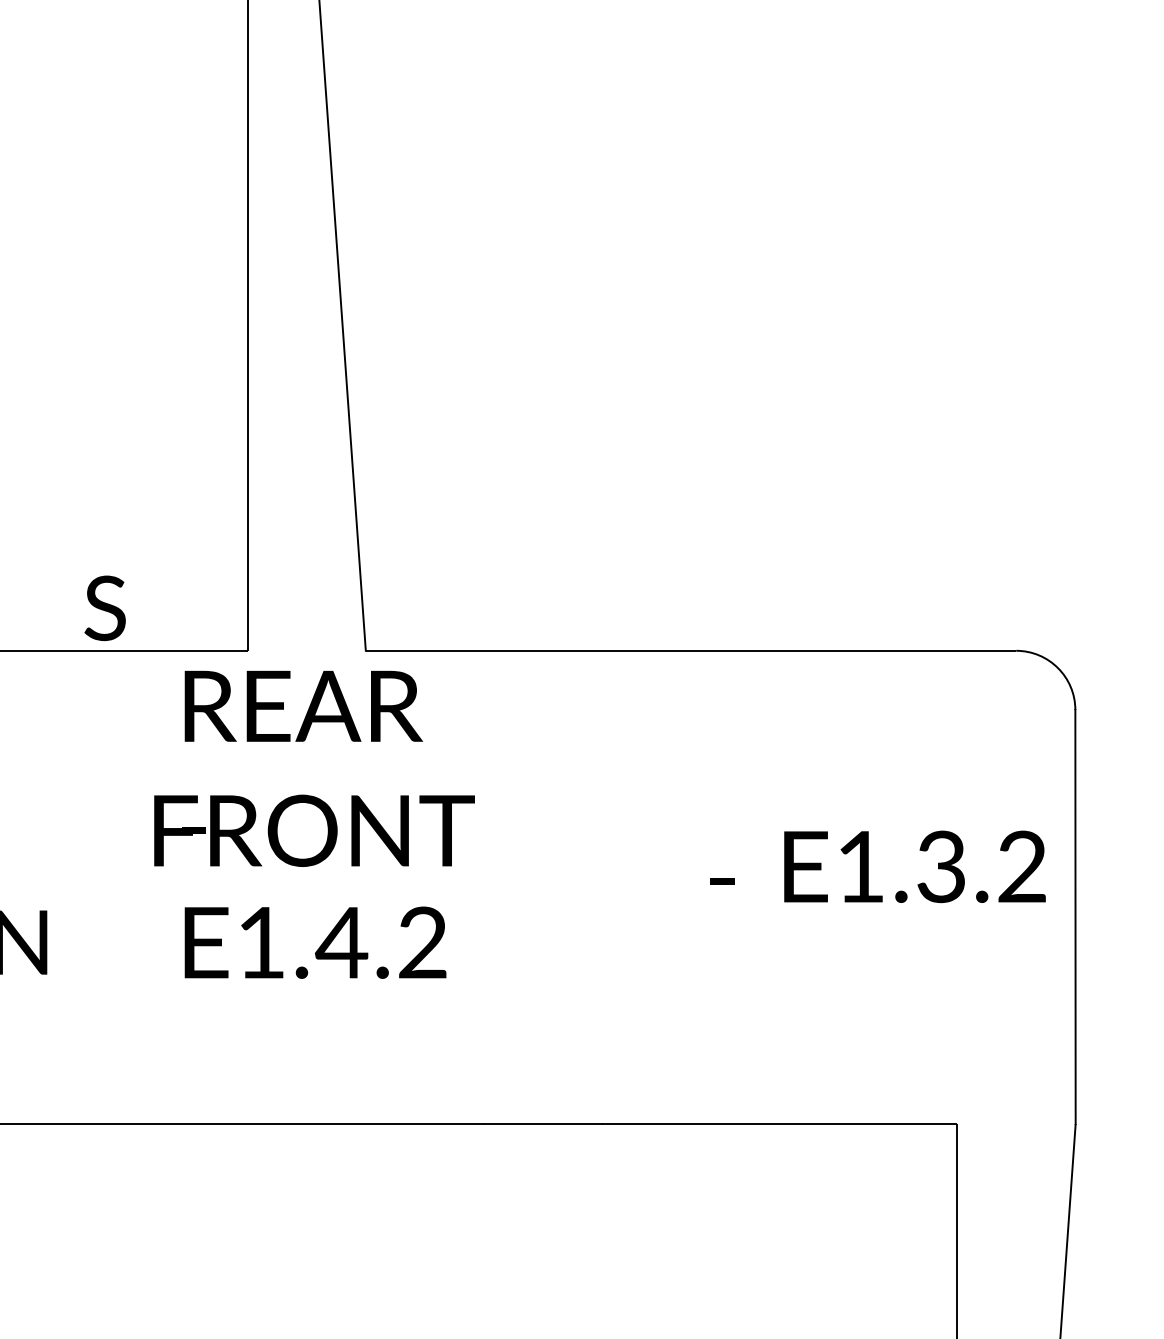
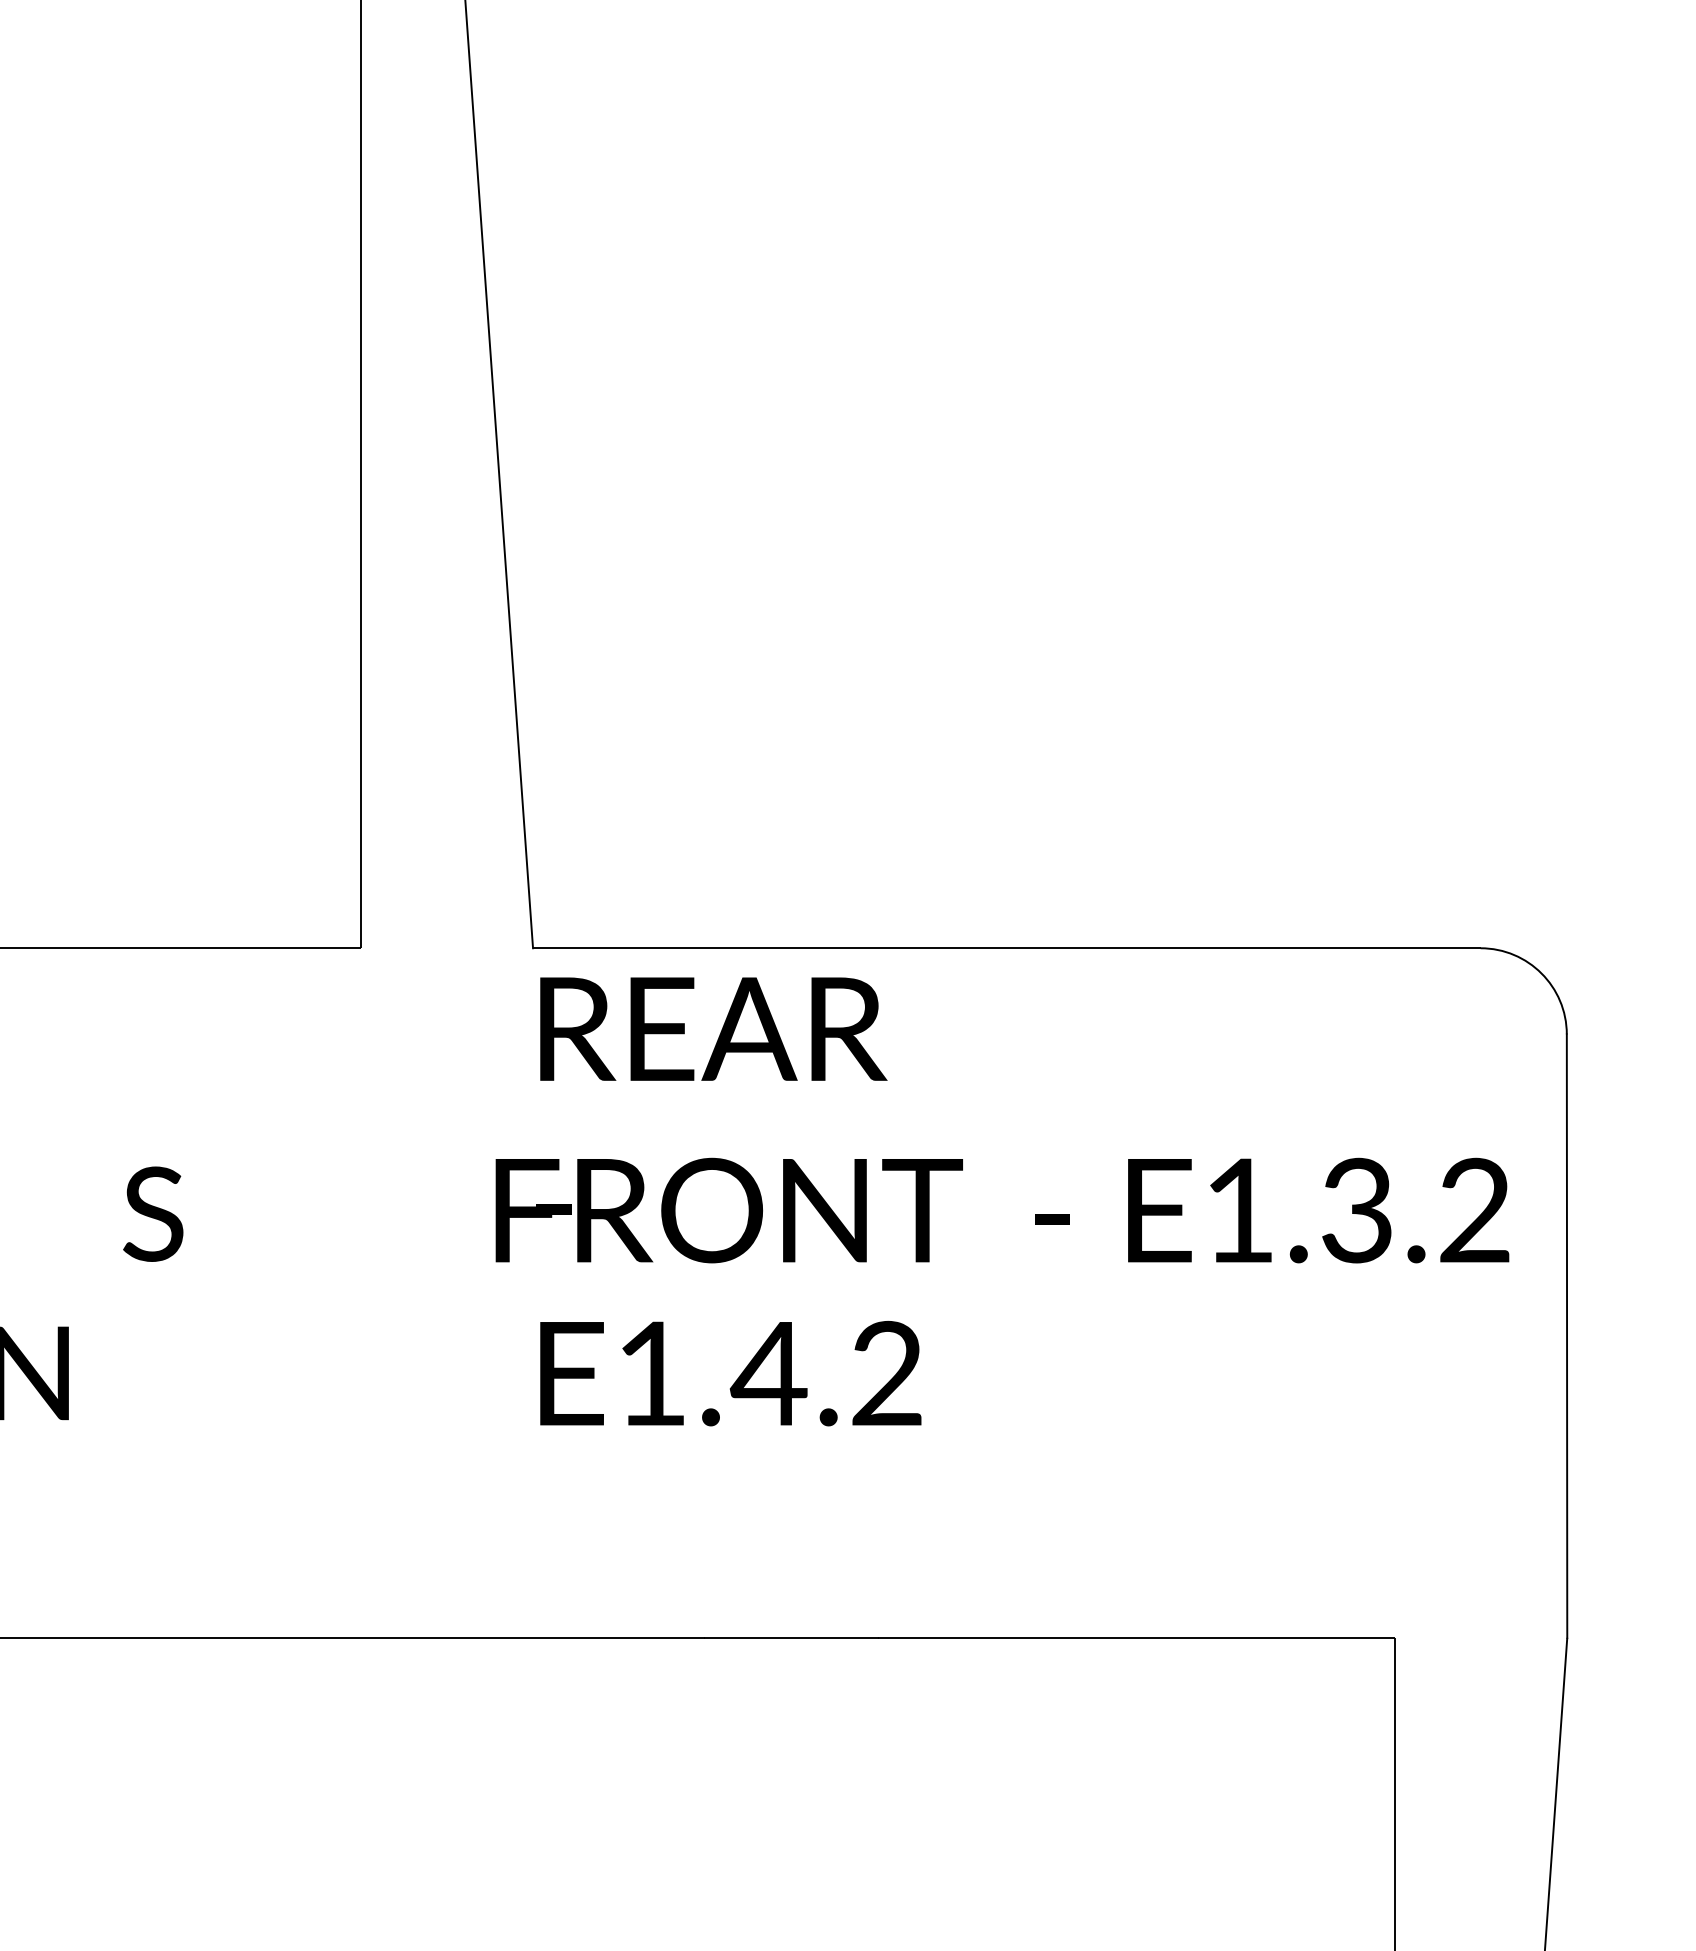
text: (104, 608) -> (152, 1214), moved
text: (314, 824) -> (729, 1201), moved
text: (914, 866) -> (1317, 1210), moved
text: (722, 881) -> (1052, 1218), moved

